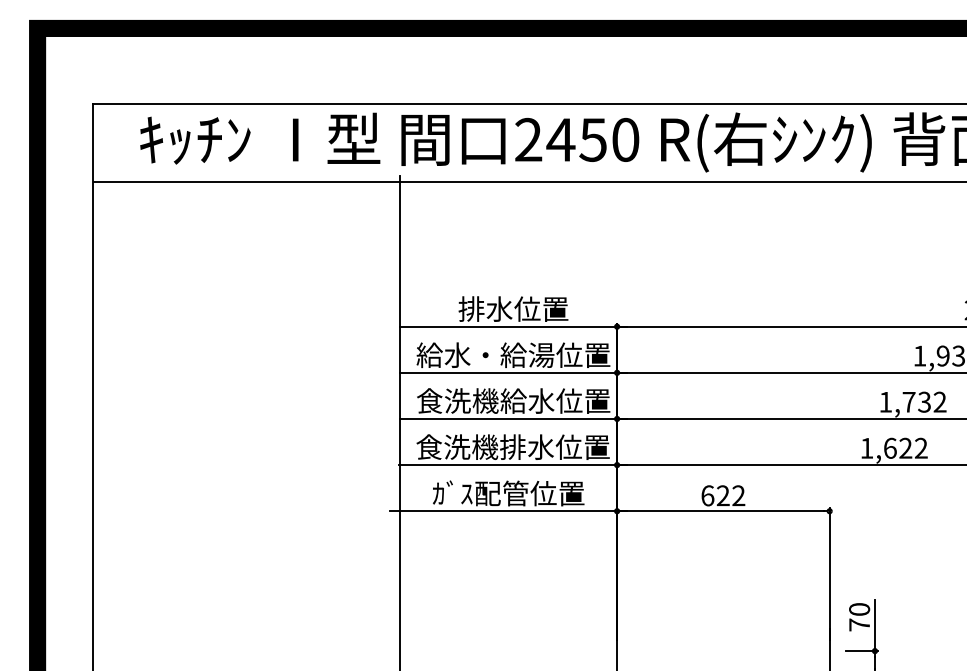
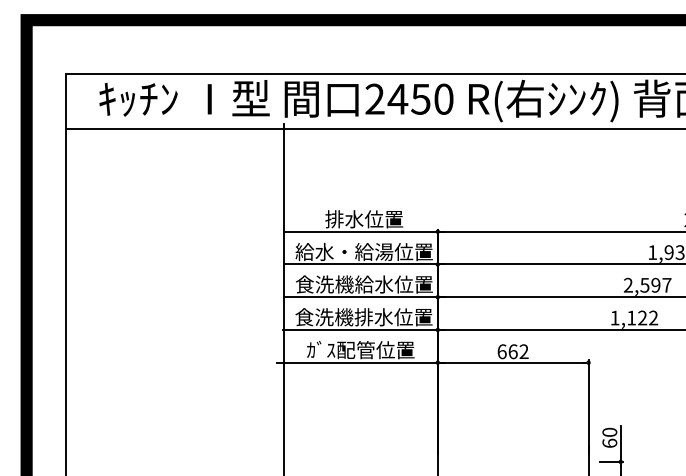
text: (912, 401) -> (647, 284), 1,732 -> 2,597
text: (890, 447) -> (631, 317), 1,622 -> 1,122
text: (722, 495) -> (512, 351), 622 -> 662
text: (859, 623) -> (609, 442), 70 -> 60

